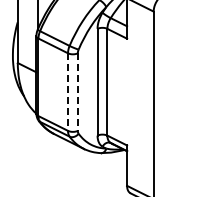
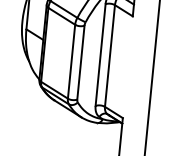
line: (68, 92) -> (71, 62), dashed -> solid
line: (77, 92) -> (80, 62), dashed -> solid

